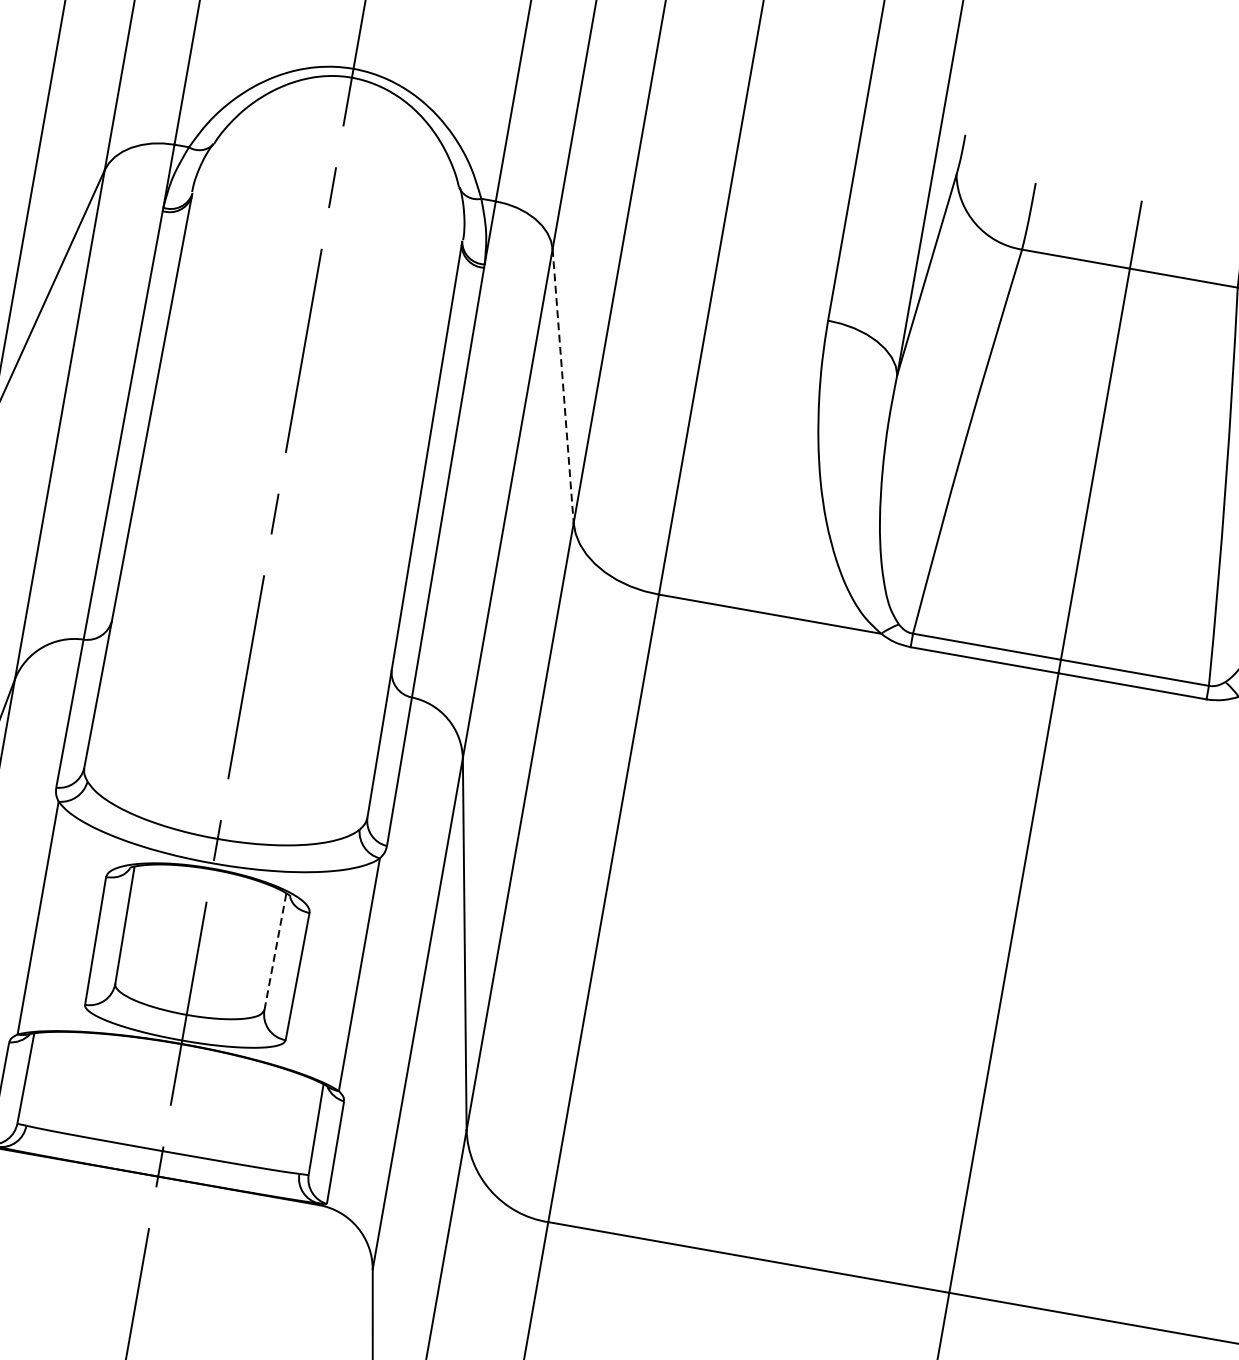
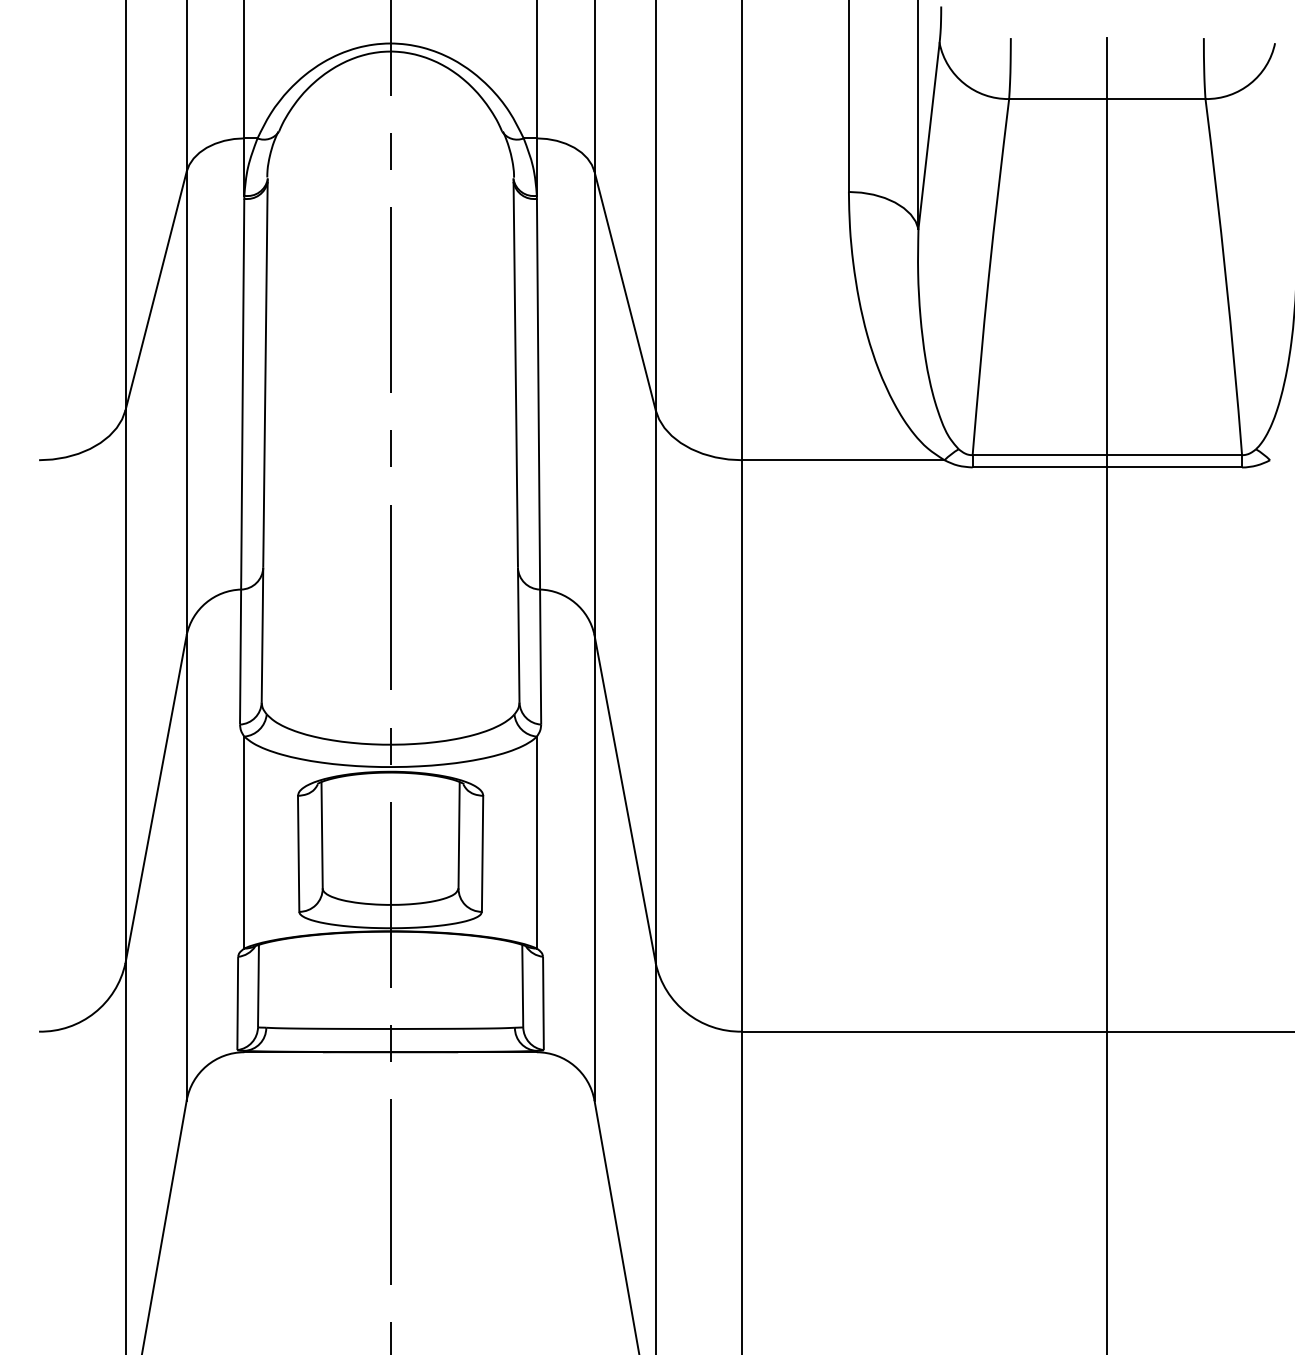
line: (563, 386) -> (625, 291), dashed -> solid
line: (276, 950) -> (459, 834), dashed -> solid

